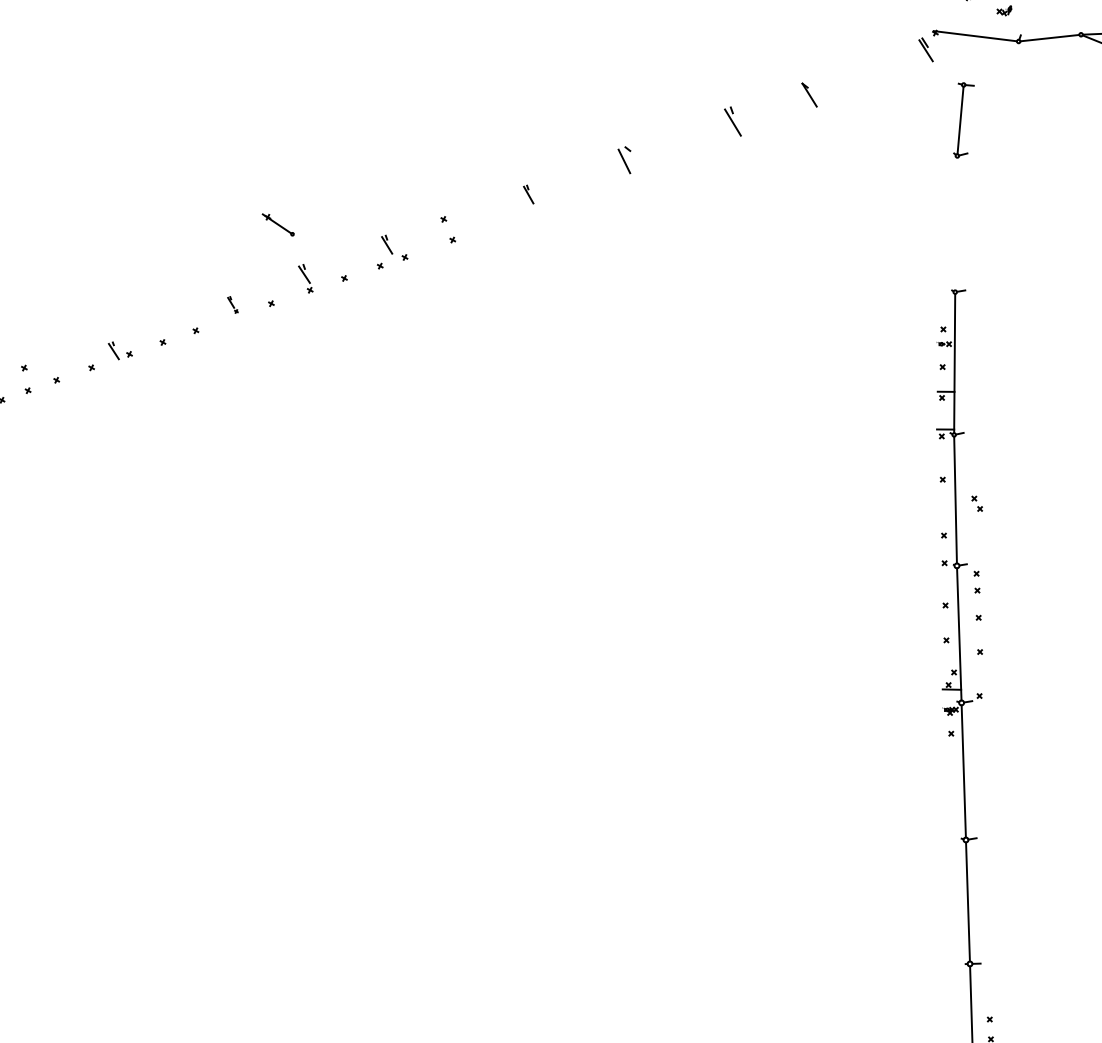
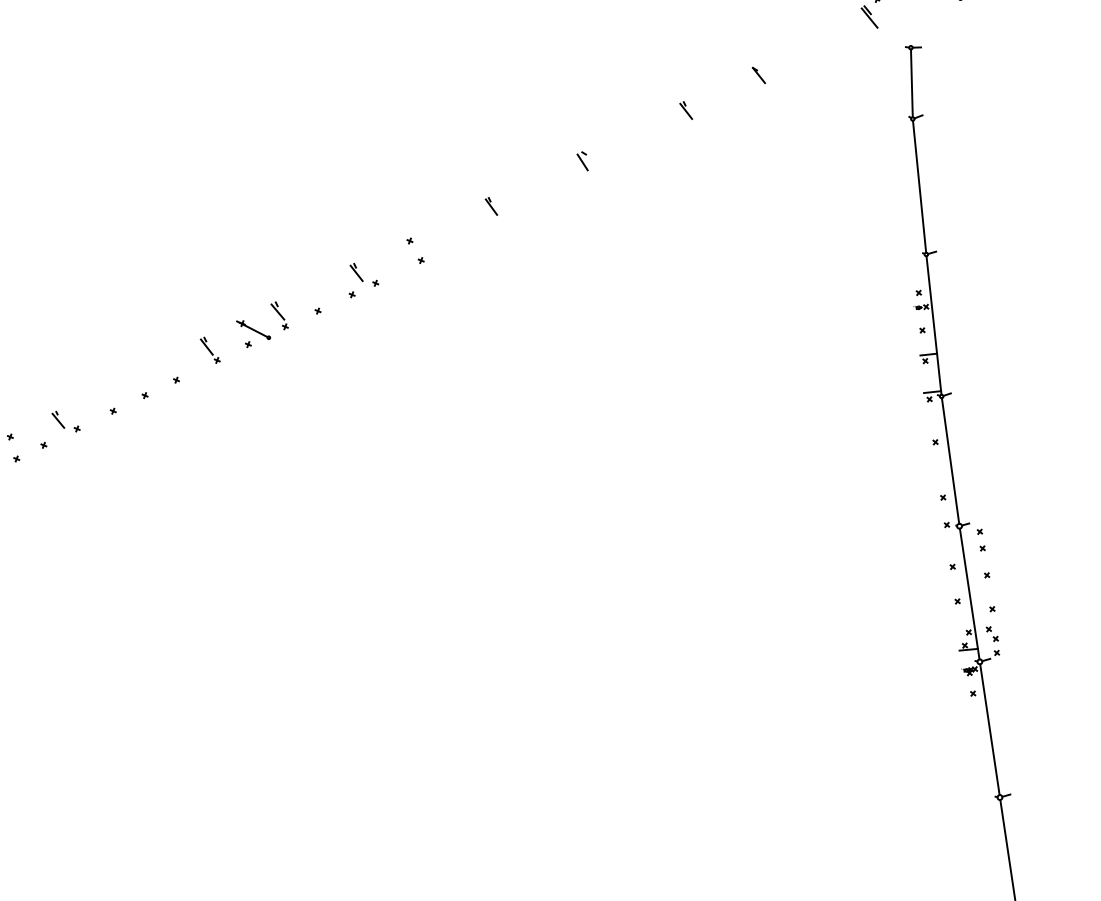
part: (809, 94) -> (758, 74), size x0.71
part: (733, 121) -> (686, 110), size x0.62
part: (624, 160) -> (582, 161), size x0.71
line: (956, 223) -> (919, 186), added
part: (277, 224) -> (252, 329), moved
part: (232, 304) -> (209, 349), size x1.67
part: (113, 350) -> (57, 419), moved
part: (976, 503) -> (991, 633), moved

